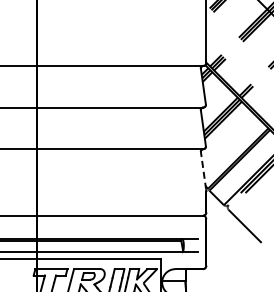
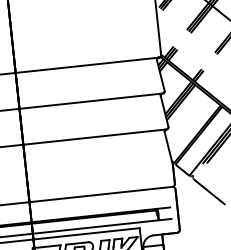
line: (203, 170) -> (168, 147), dashed -> solid

